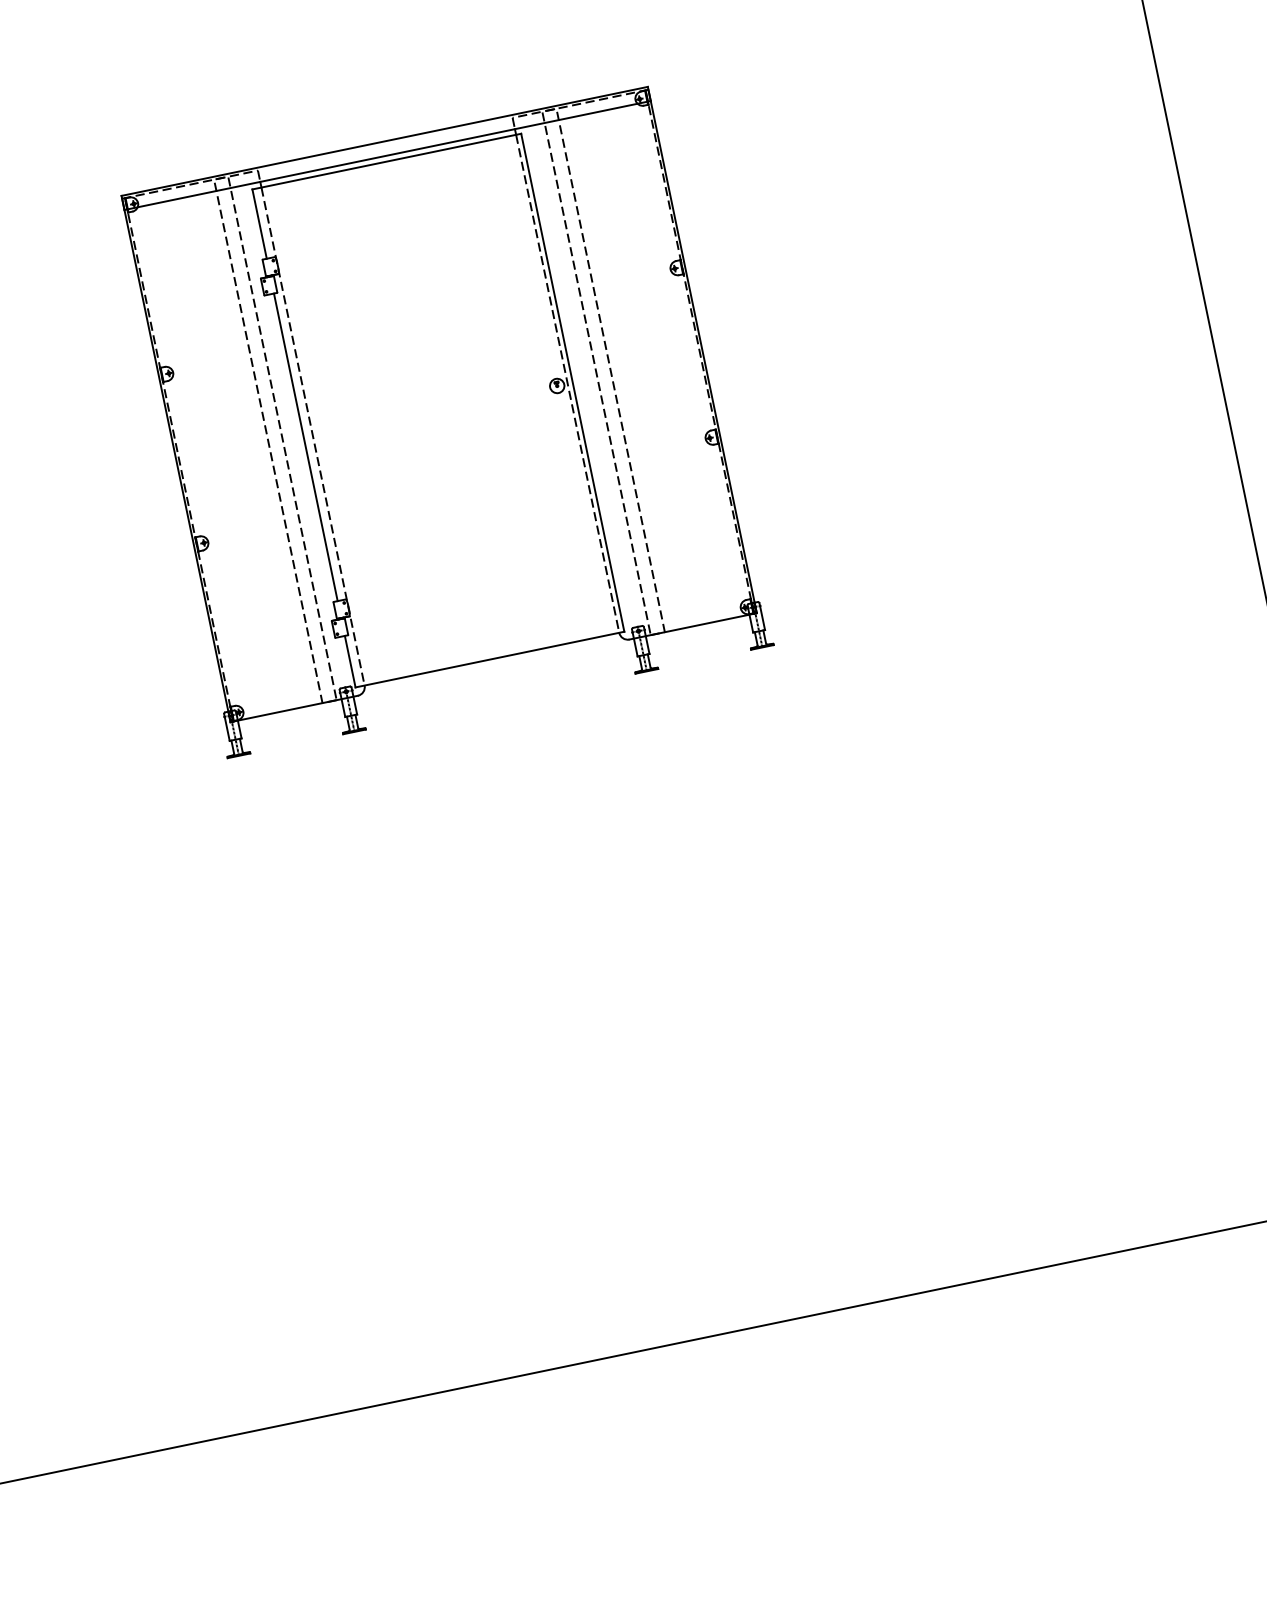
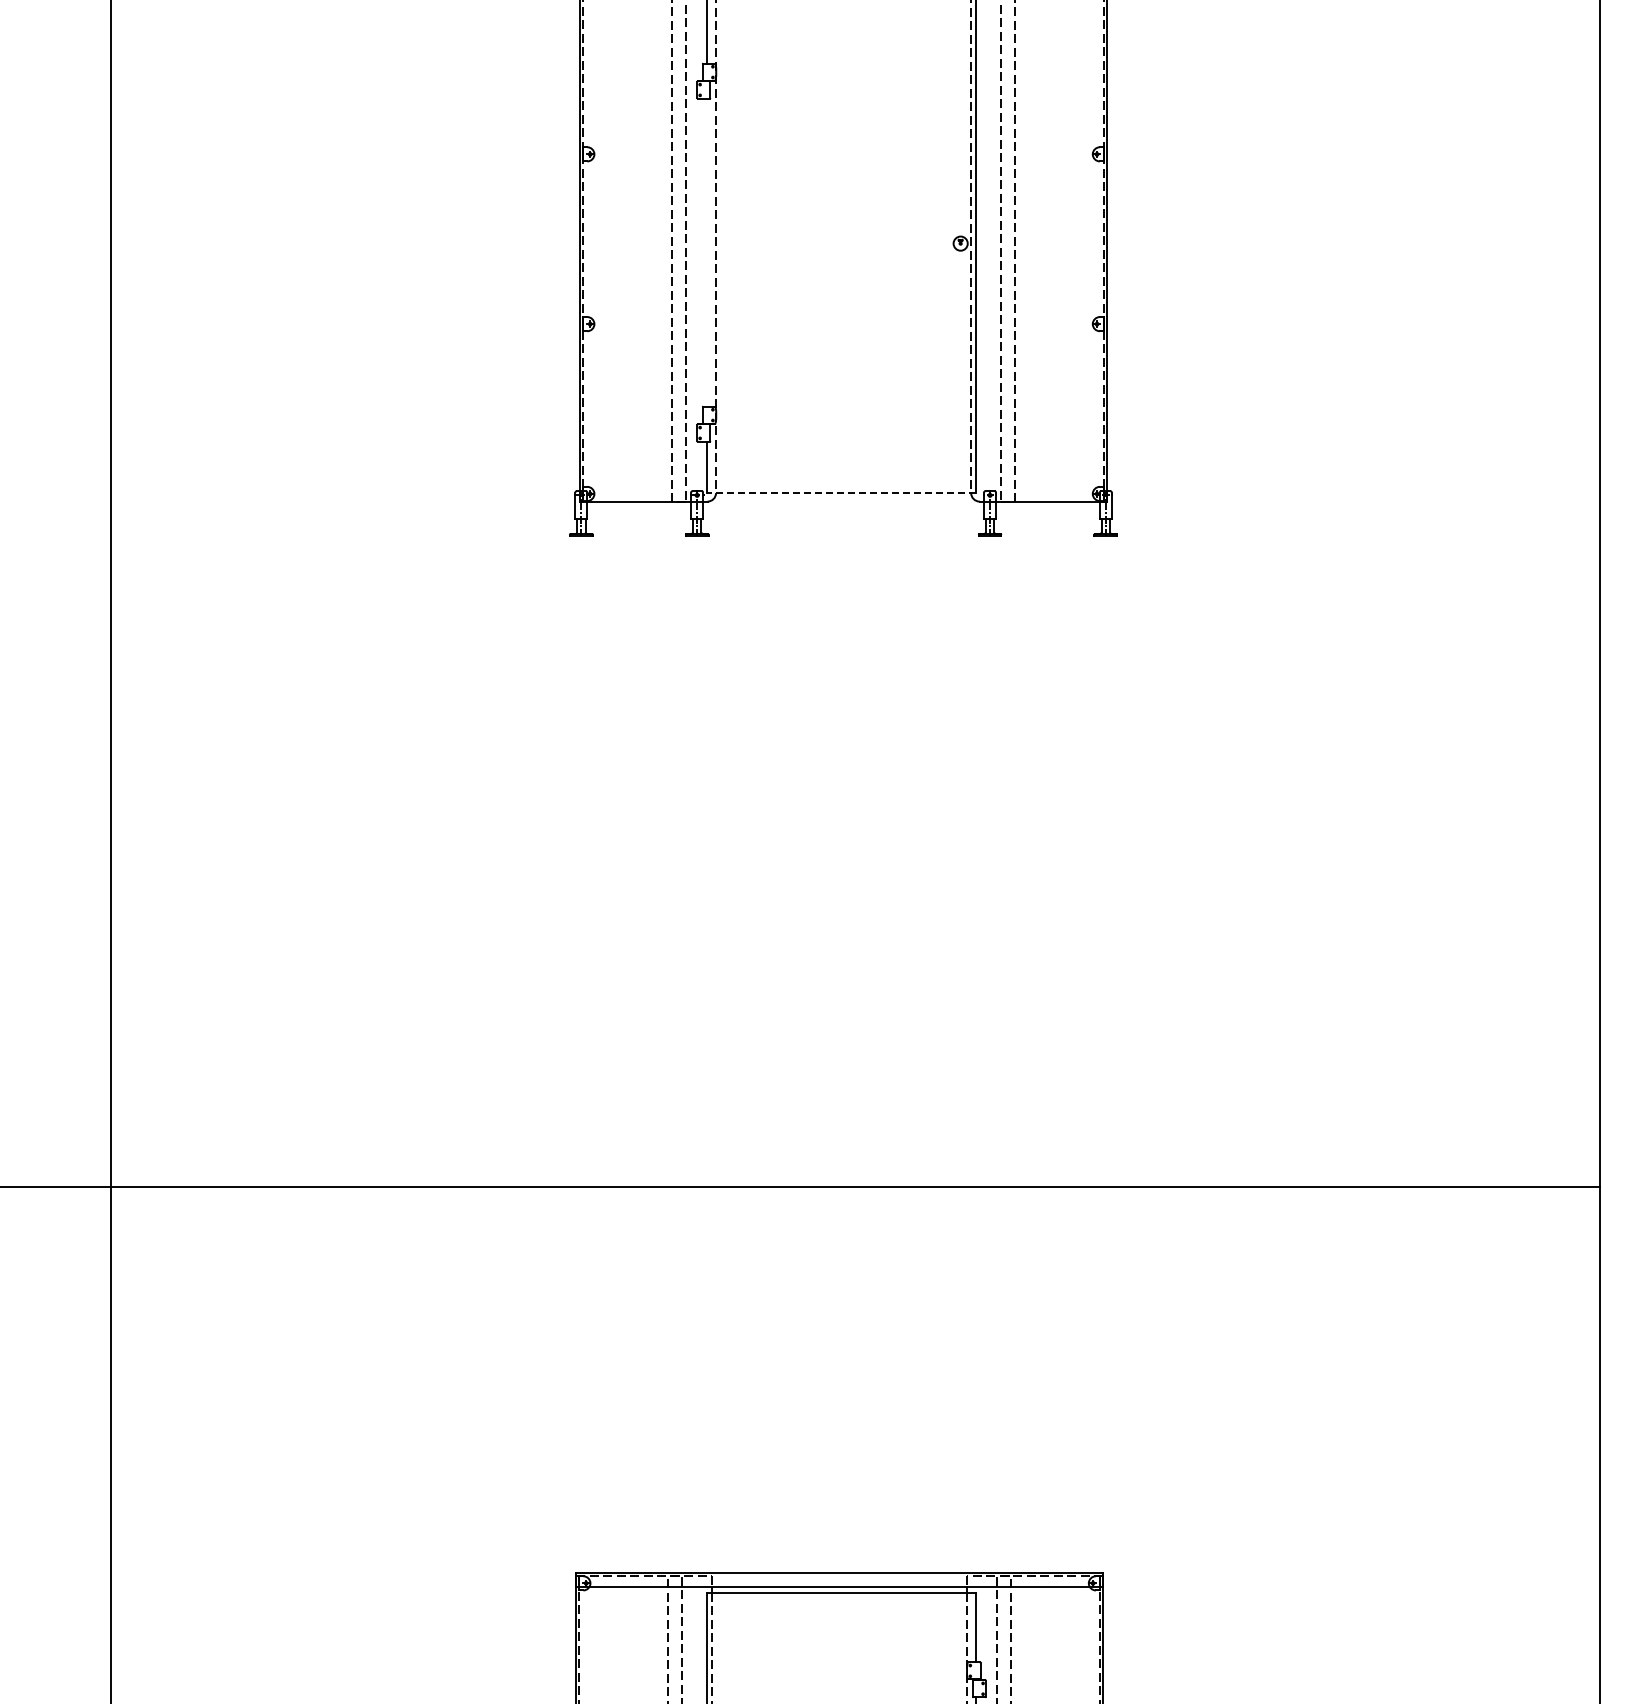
line: (305, 447) -> (706, 252), removed
line: (489, 660) -> (841, 493), solid -> dashed

